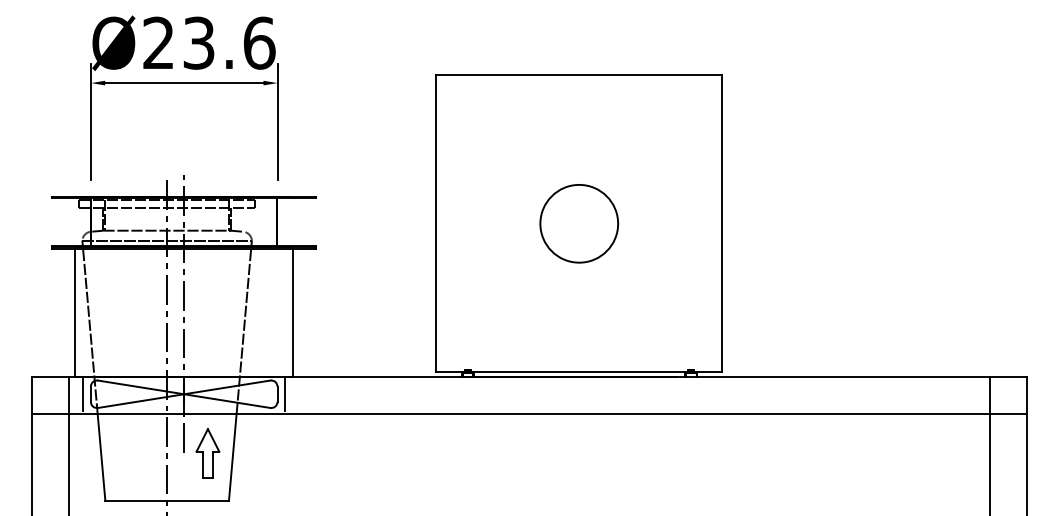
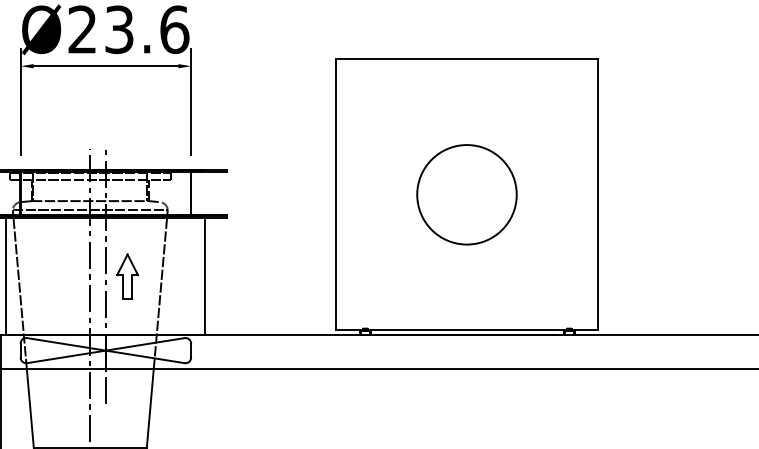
circle: (579, 223) -> (467, 194), size x1.4
line: (83, 394) -> (13, 350), removed
line: (285, 394) -> (198, 350), removed
part: (207, 453) -> (127, 276), moved

